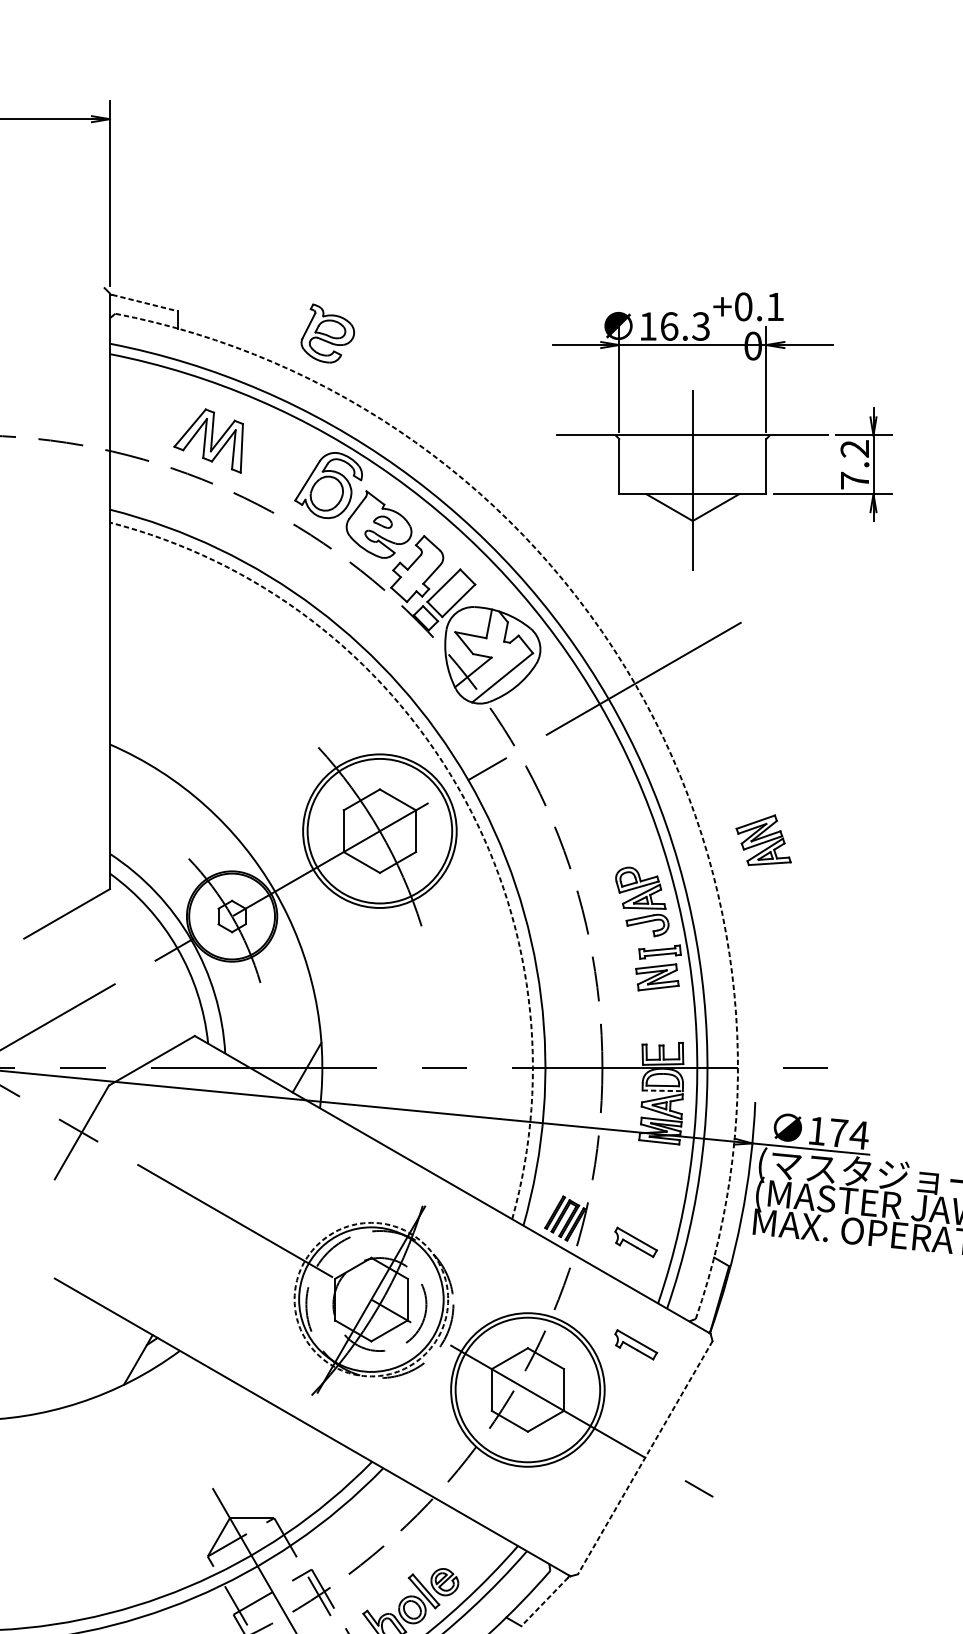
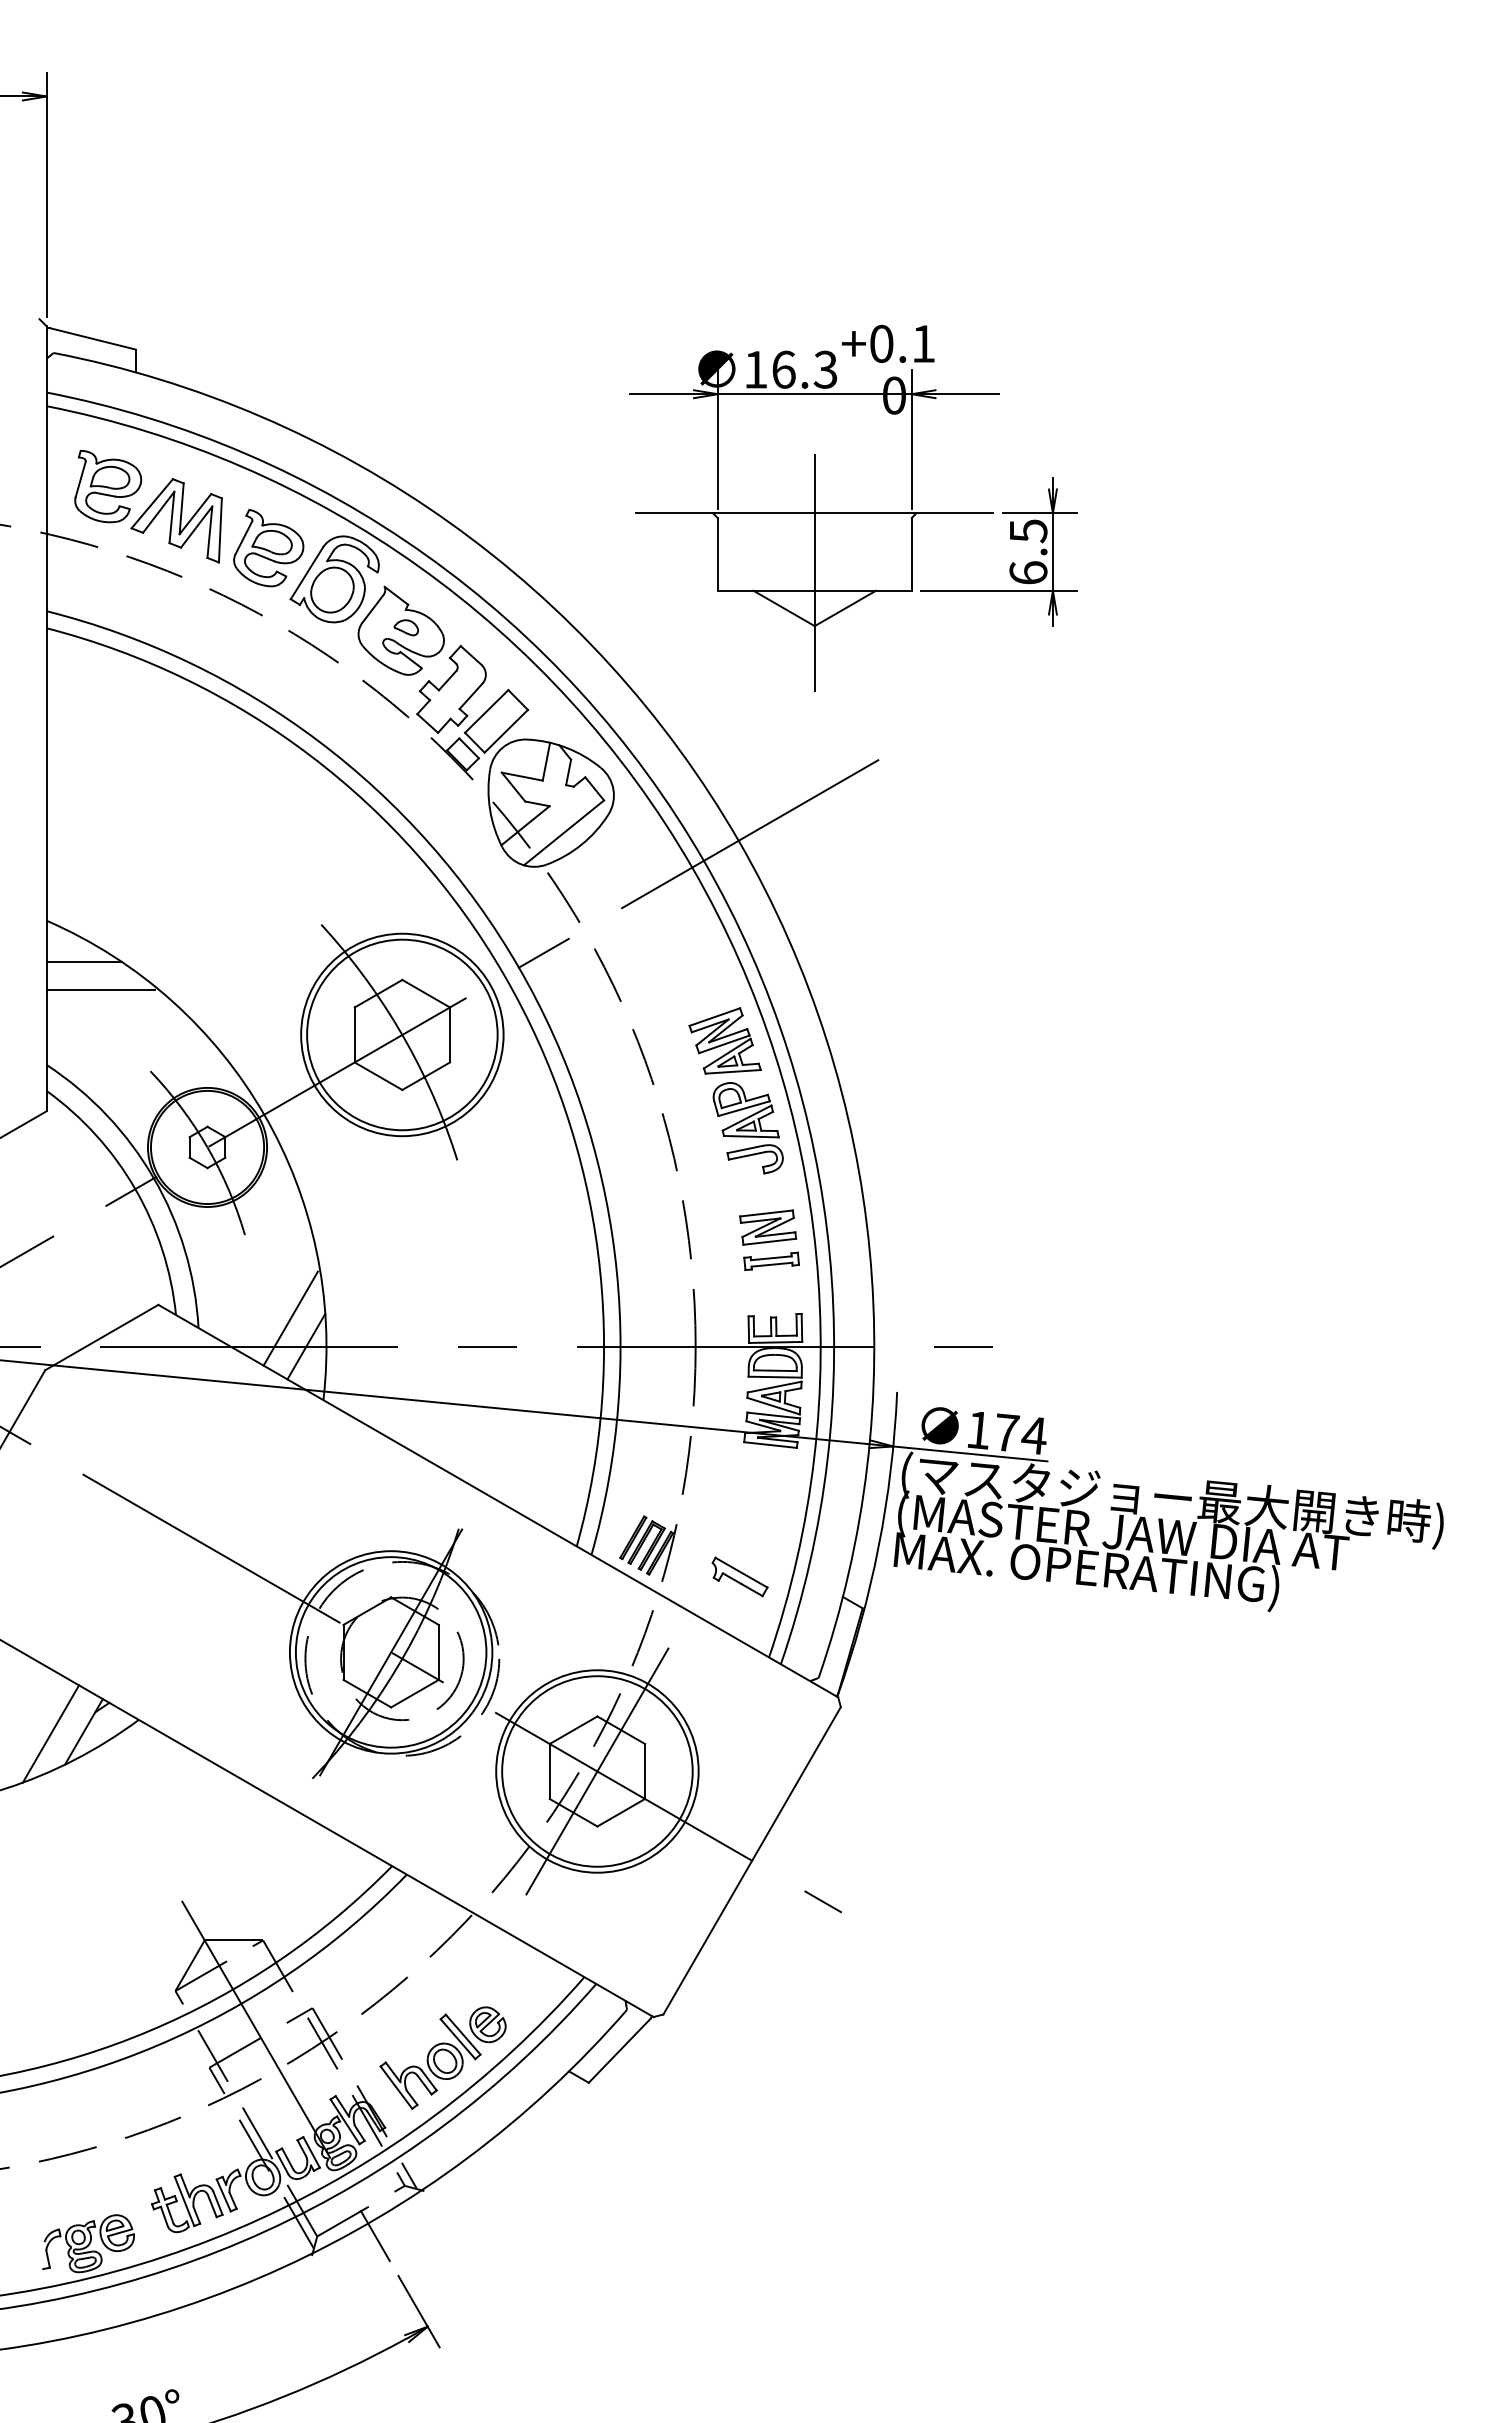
line: (145, 302) -> (93, 338), dashed -> solid
part: (327, 333) -> (268, 548), moved
part: (156, 415) -> (108, 486), added
text: (854, 464) -> (1028, 551), 7.2 -> 6.5
arc: (634, 683) -> (738, 840), dashed -> solid
line: (138, 776) -> (84, 962), added
arc: (457, 786) -> (504, 975), dashed -> solid
line: (150, 796) -> (100, 989), added
part: (763, 839) -> (724, 1040), moved
part: (659, 951) -> (771, 1260), moved
line: (295, 1046) -> (290, 1318), added
line: (663, 1091) -> (775, 1377), dashed -> solid
circle: (370, 1299) -> (390, 1652), dashed -> solid
part: (635, 1344) -> (739, 1711), removed
line: (112, 1361) -> (50, 1733), added
line: (527, 1390) -> (596, 1771), added
line: (644, 1458) -> (751, 1861), dashed -> solid
line: (544, 1602) -> (619, 2051), dashed -> solid

